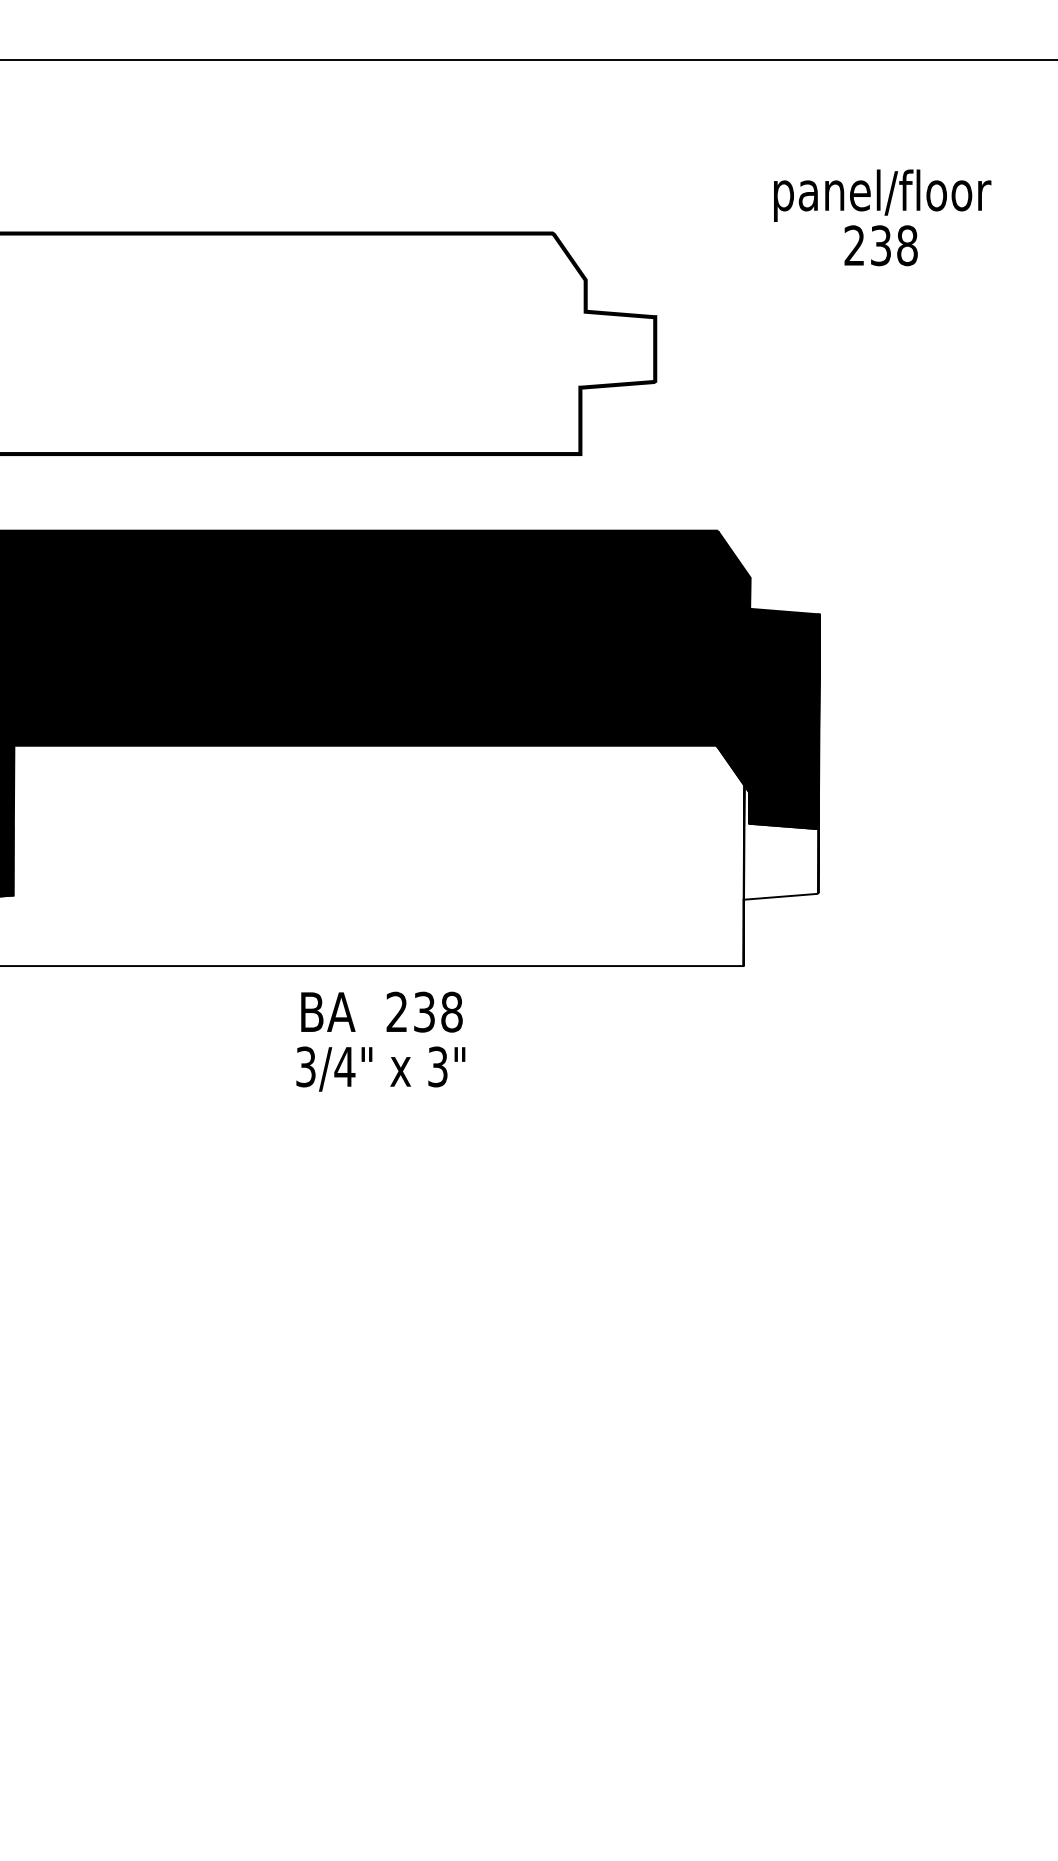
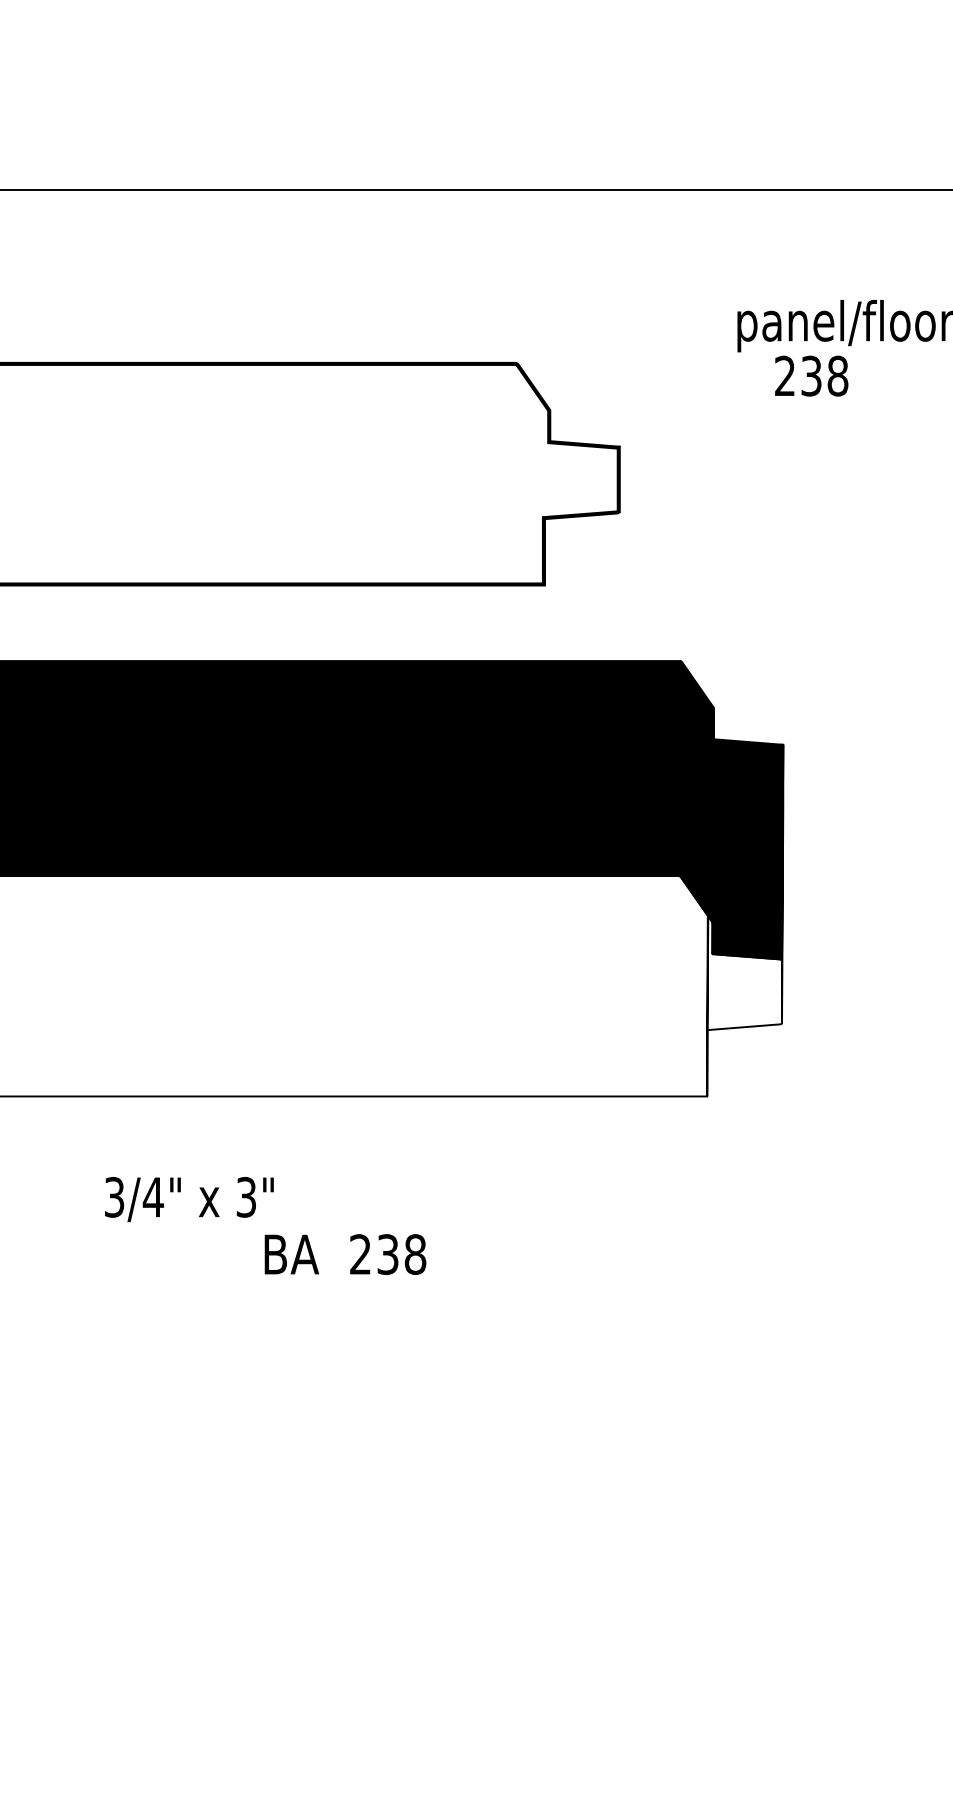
text: (880, 245) -> (811, 375), moved
text: (381, 1011) -> (345, 1253), moved
text: (380, 1068) -> (189, 1198), moved

